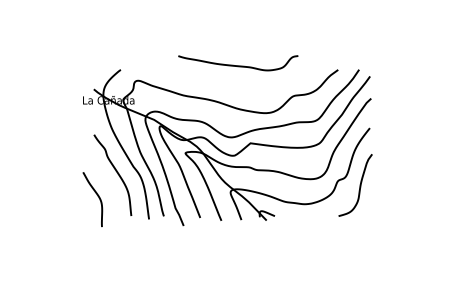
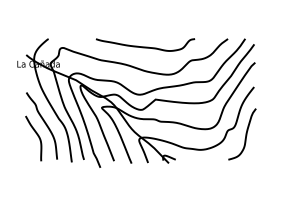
curve: (238, 65) -> (145, 46), moved
curve: (97, 196) -> (37, 136), moved

